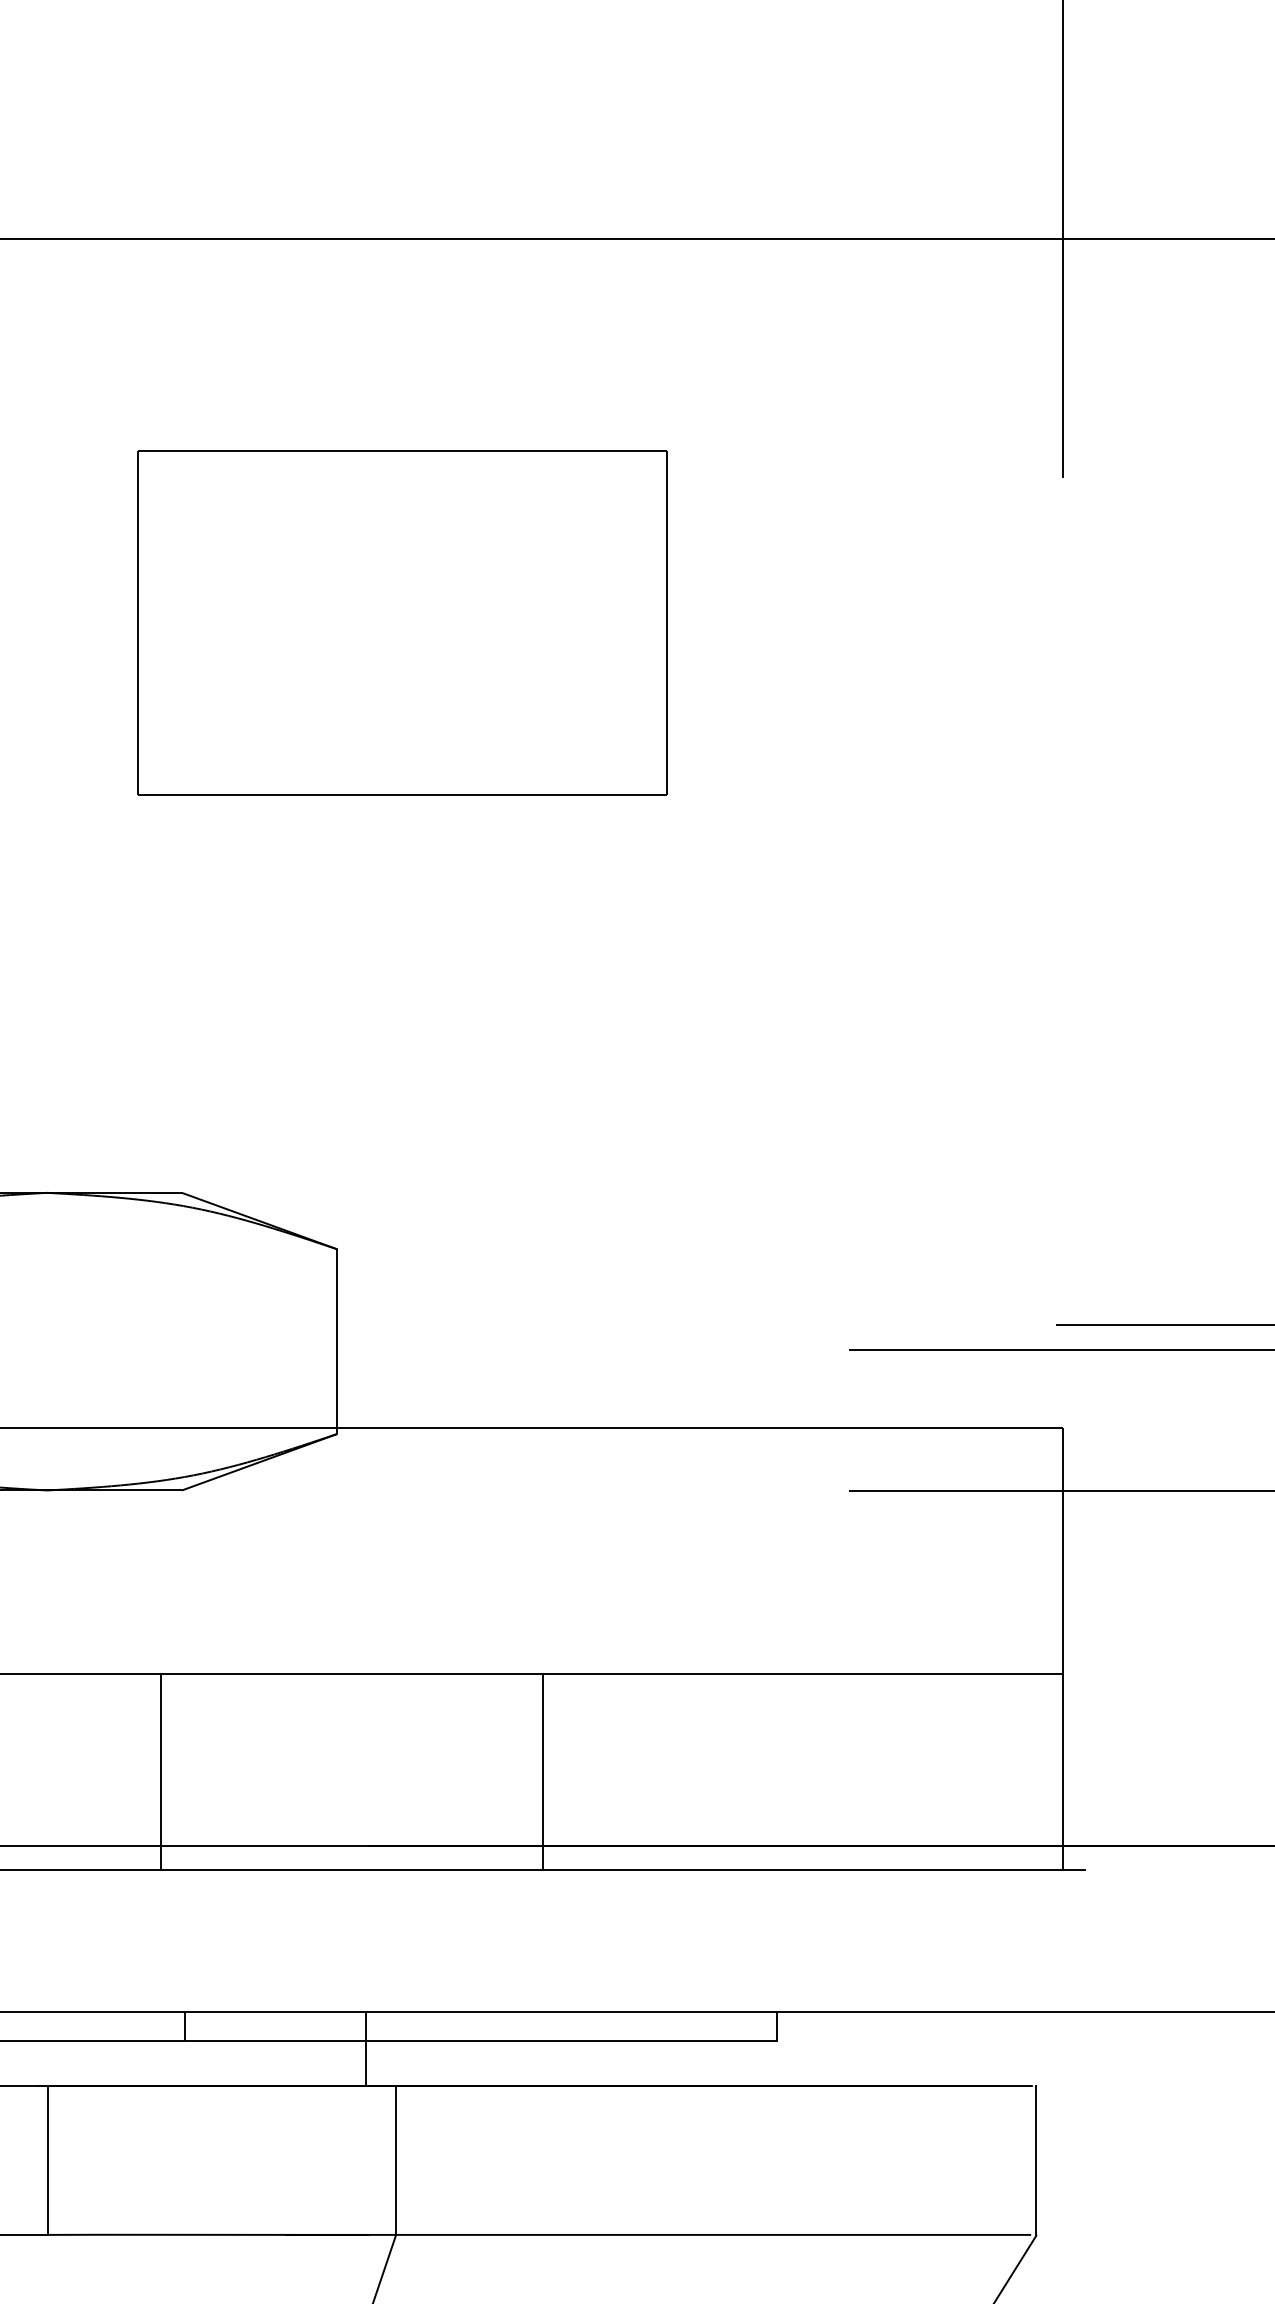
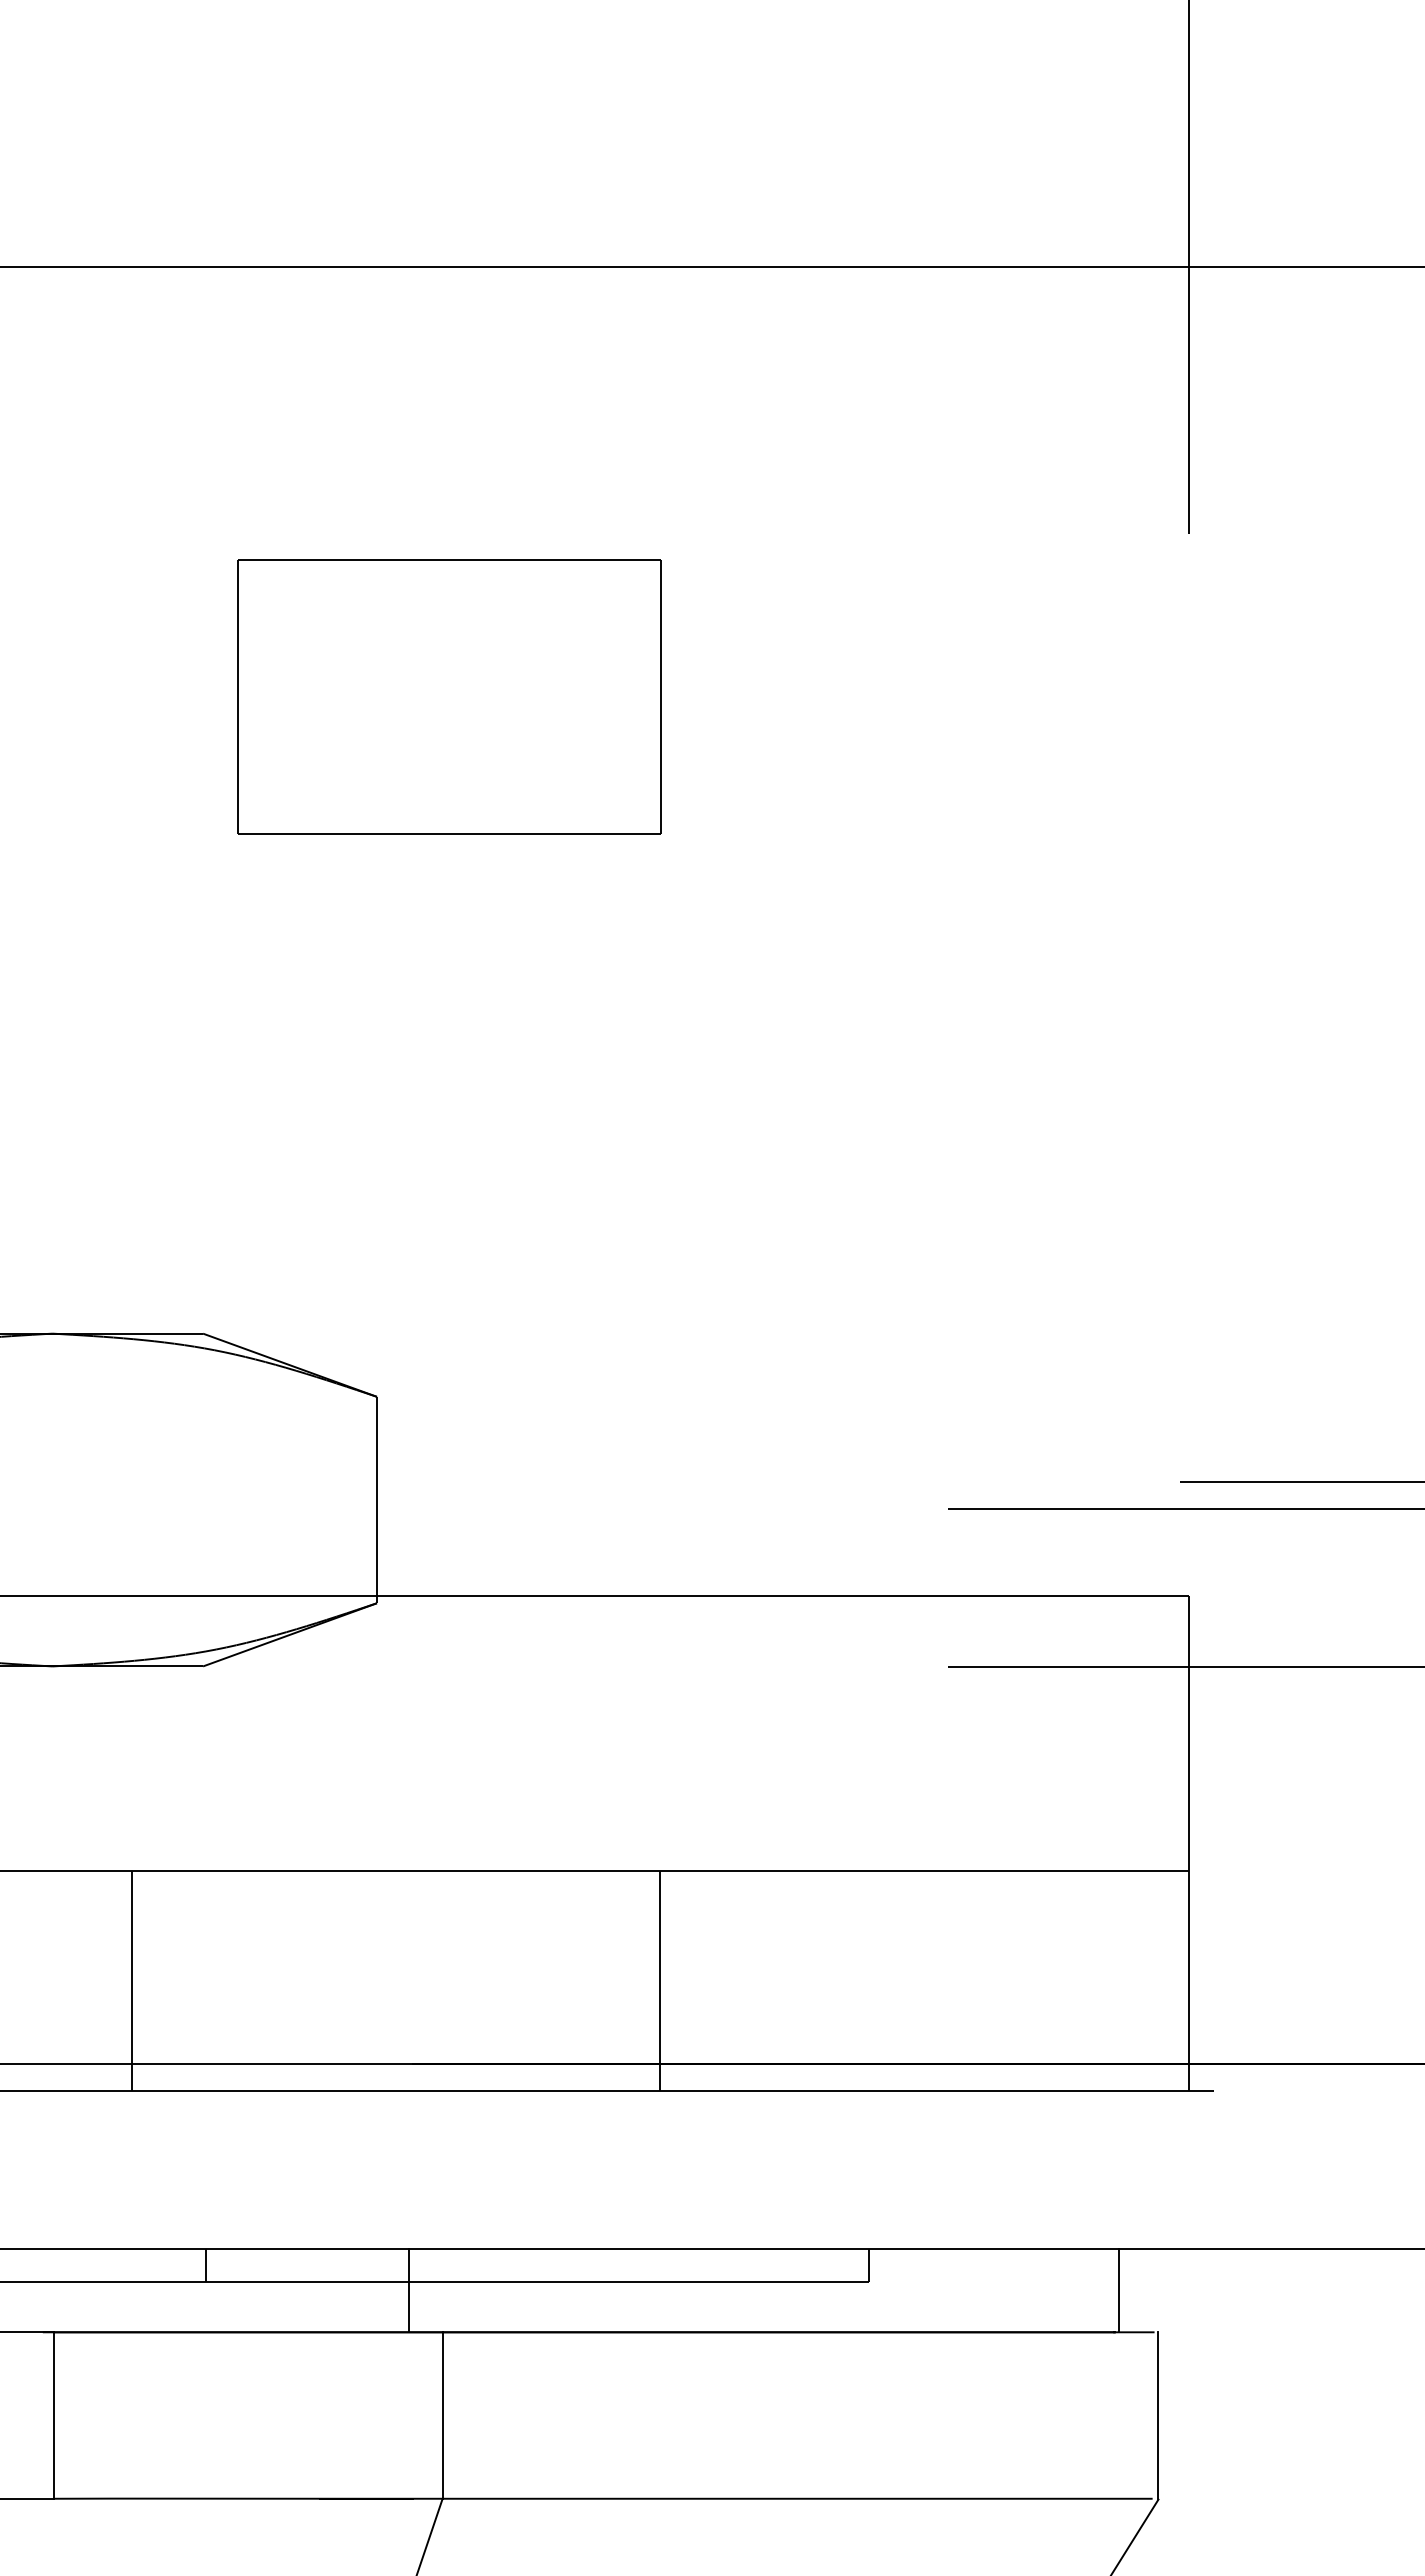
part: (402, 622) -> (449, 696), size x0.71
line: (160, 1772) -> (131, 1981), moved
line: (543, 1772) -> (660, 1981), moved
line: (1000, 2048) -> (1118, 2290), added

